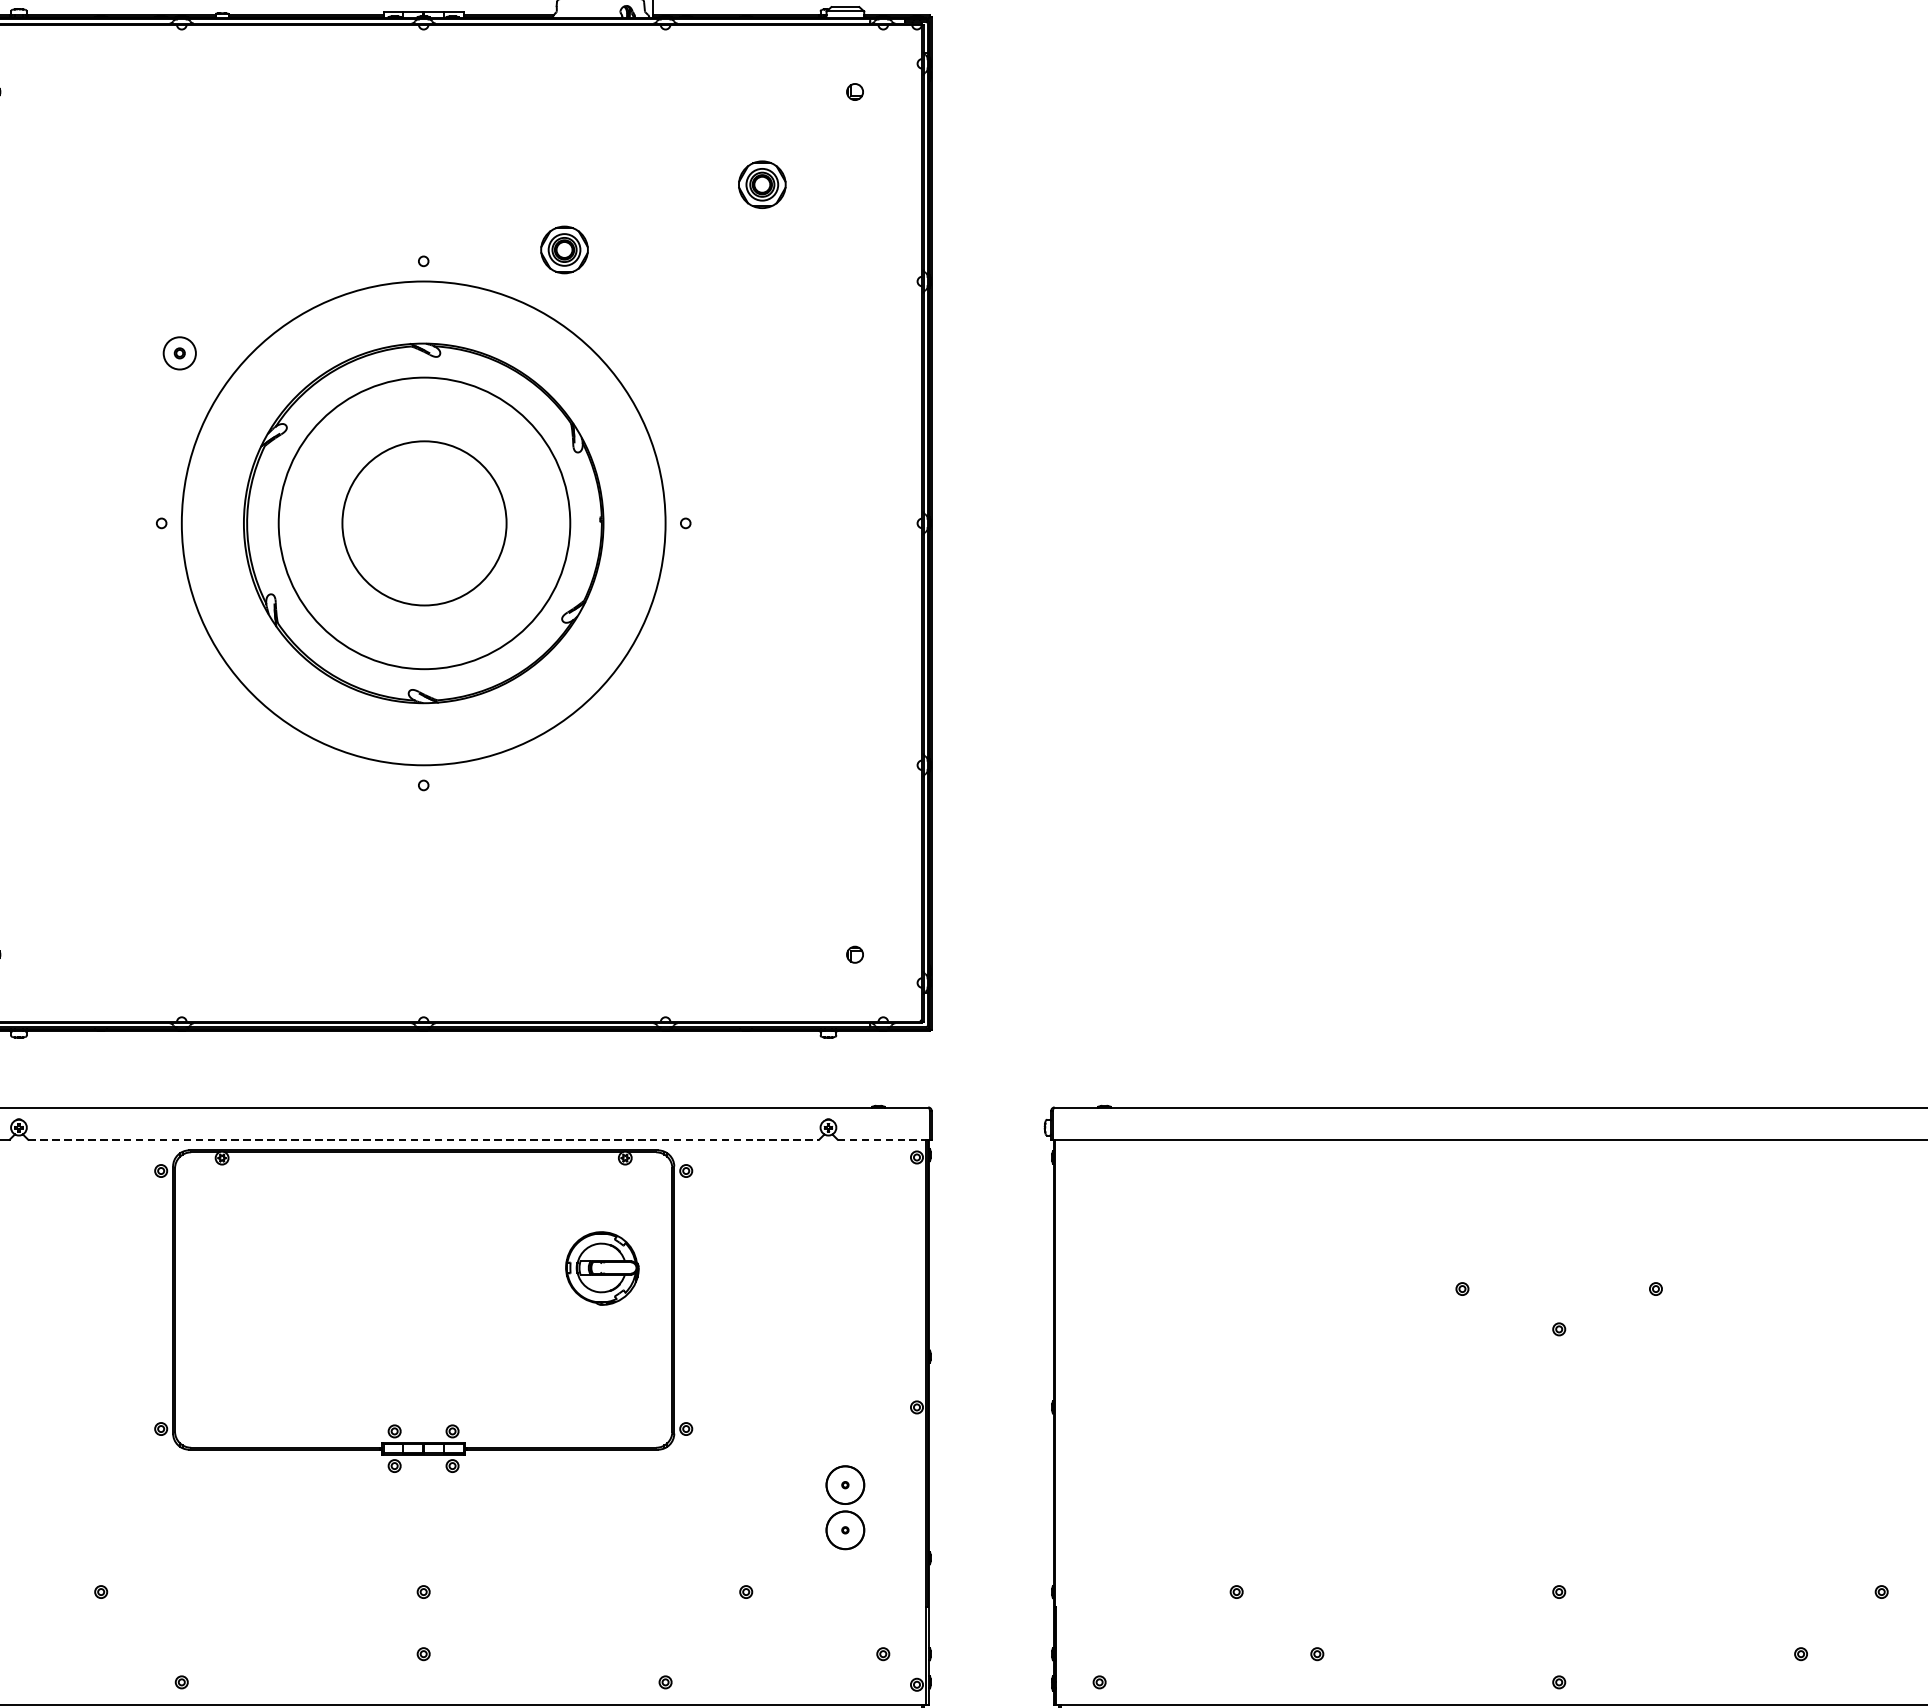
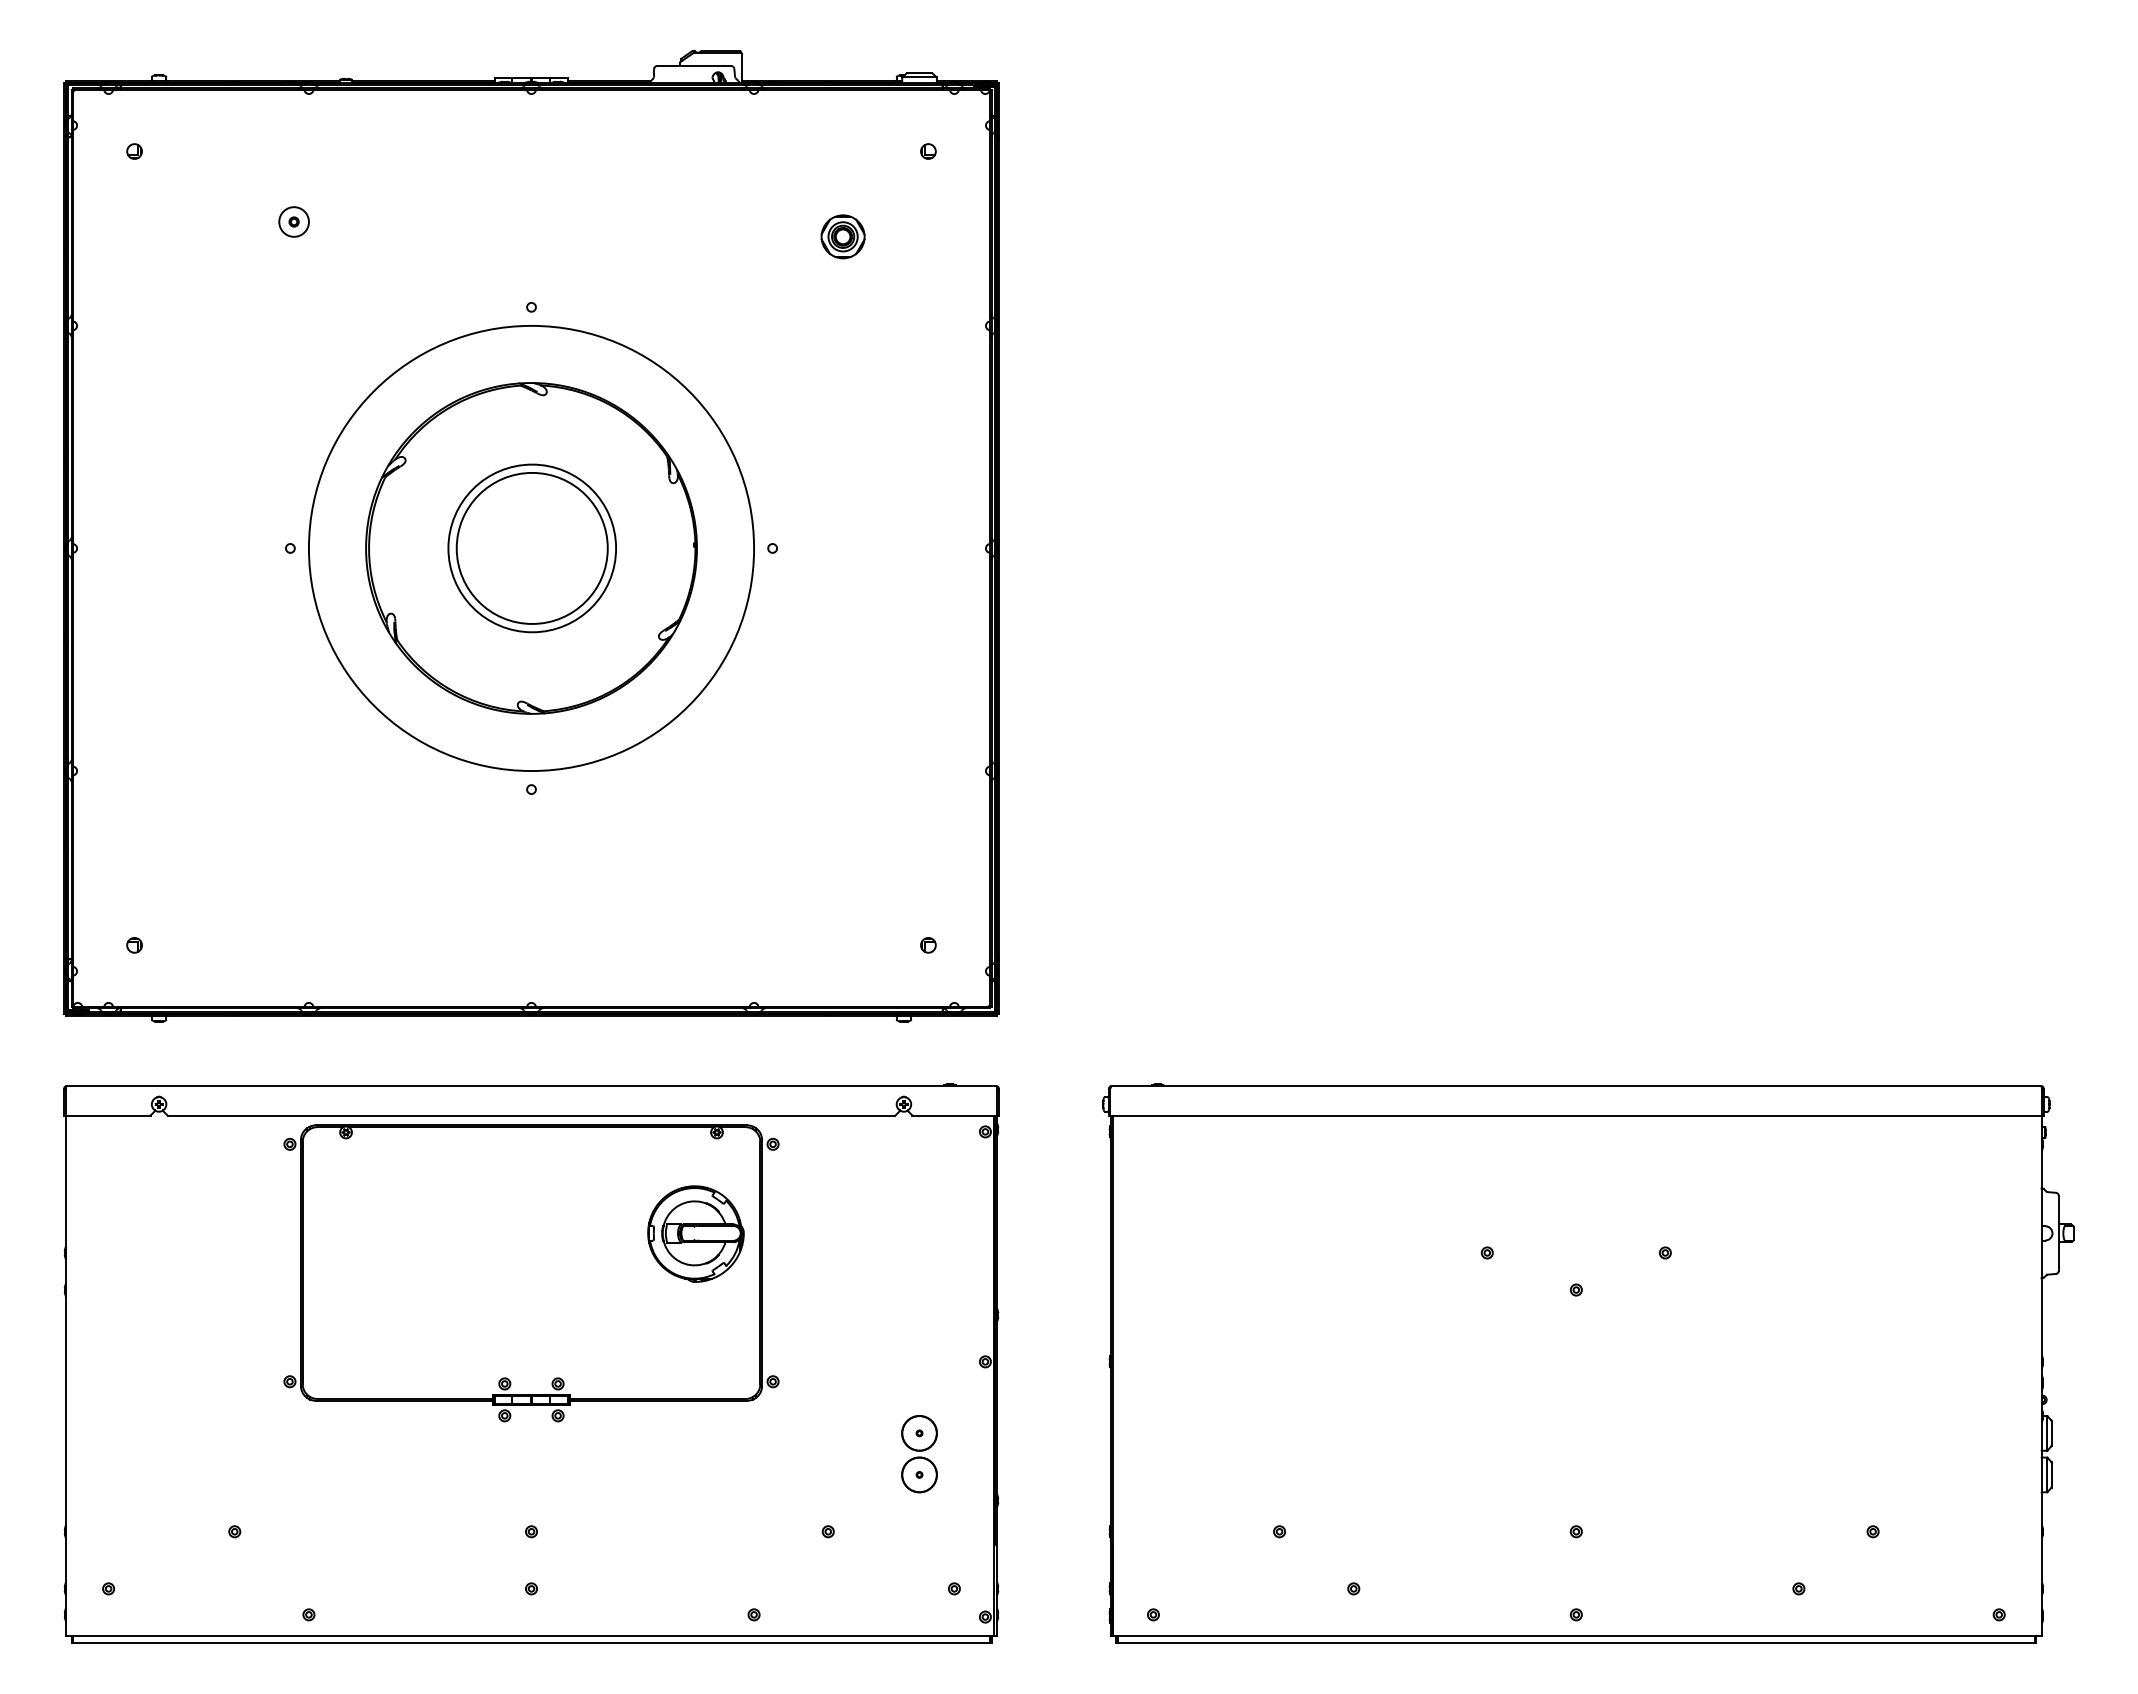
part: (563, 249) -> (660, 296), removed
part: (179, 352) -> (293, 221), moved
circle: (424, 523) -> (532, 548), size x0.62
line: (423, 1139) -> (531, 1115), dashed -> solid
line: (884, 1139) -> (955, 1115), dashed -> solid
part: (601, 1267) -> (695, 1233), size x1.43

